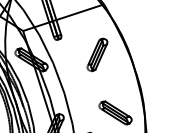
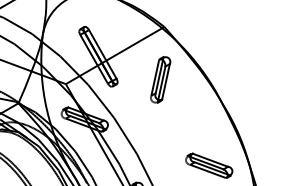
part: (97, 54) -> (160, 79), moved

